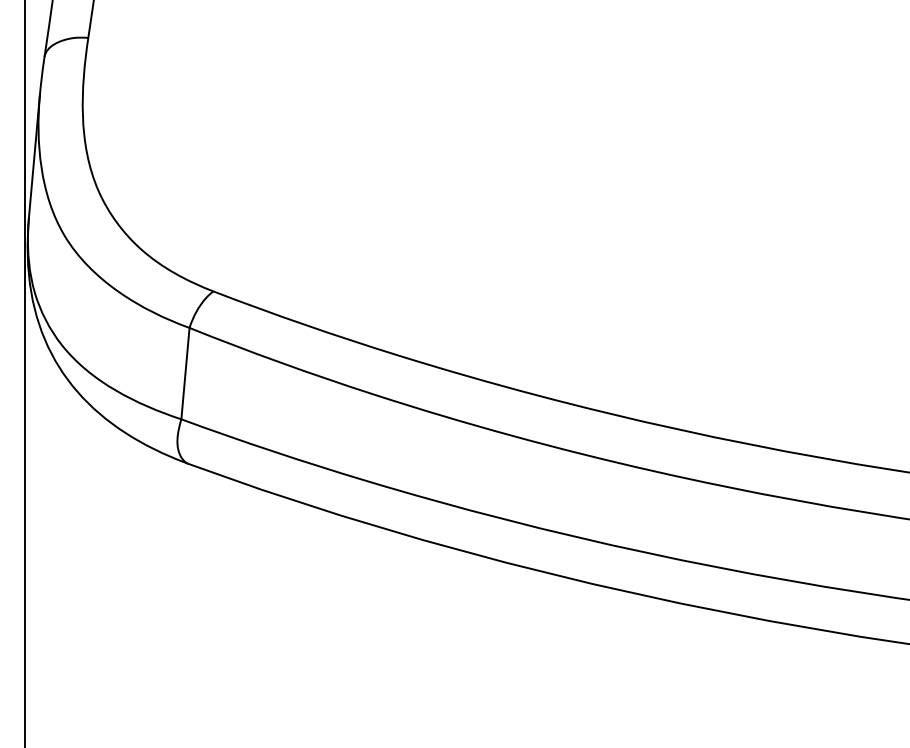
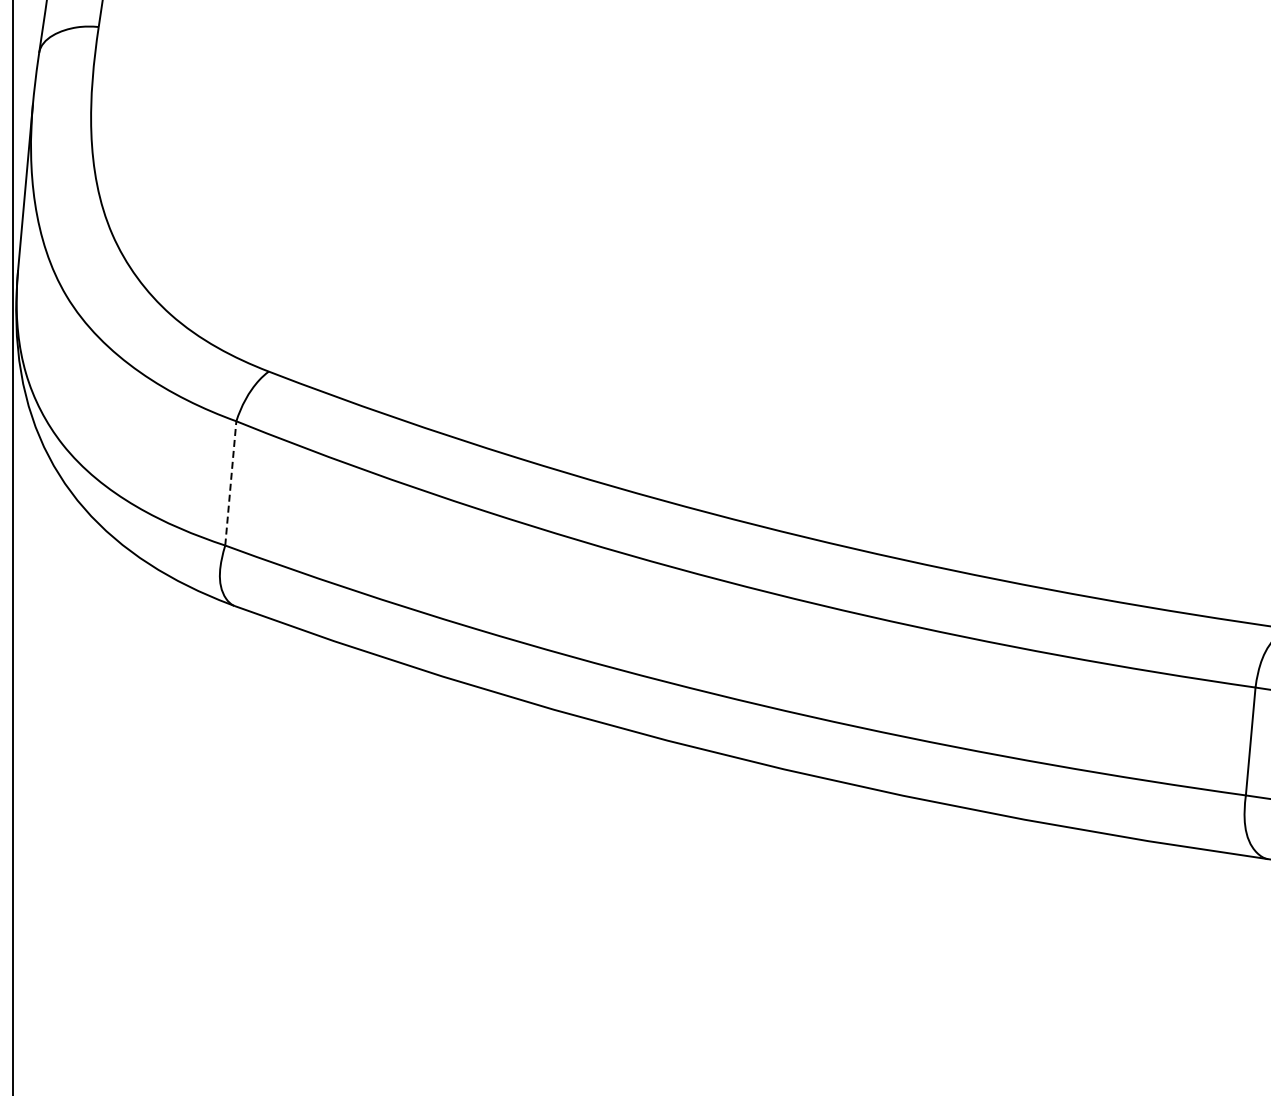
line: (185, 372) -> (230, 482), solid -> dashed

